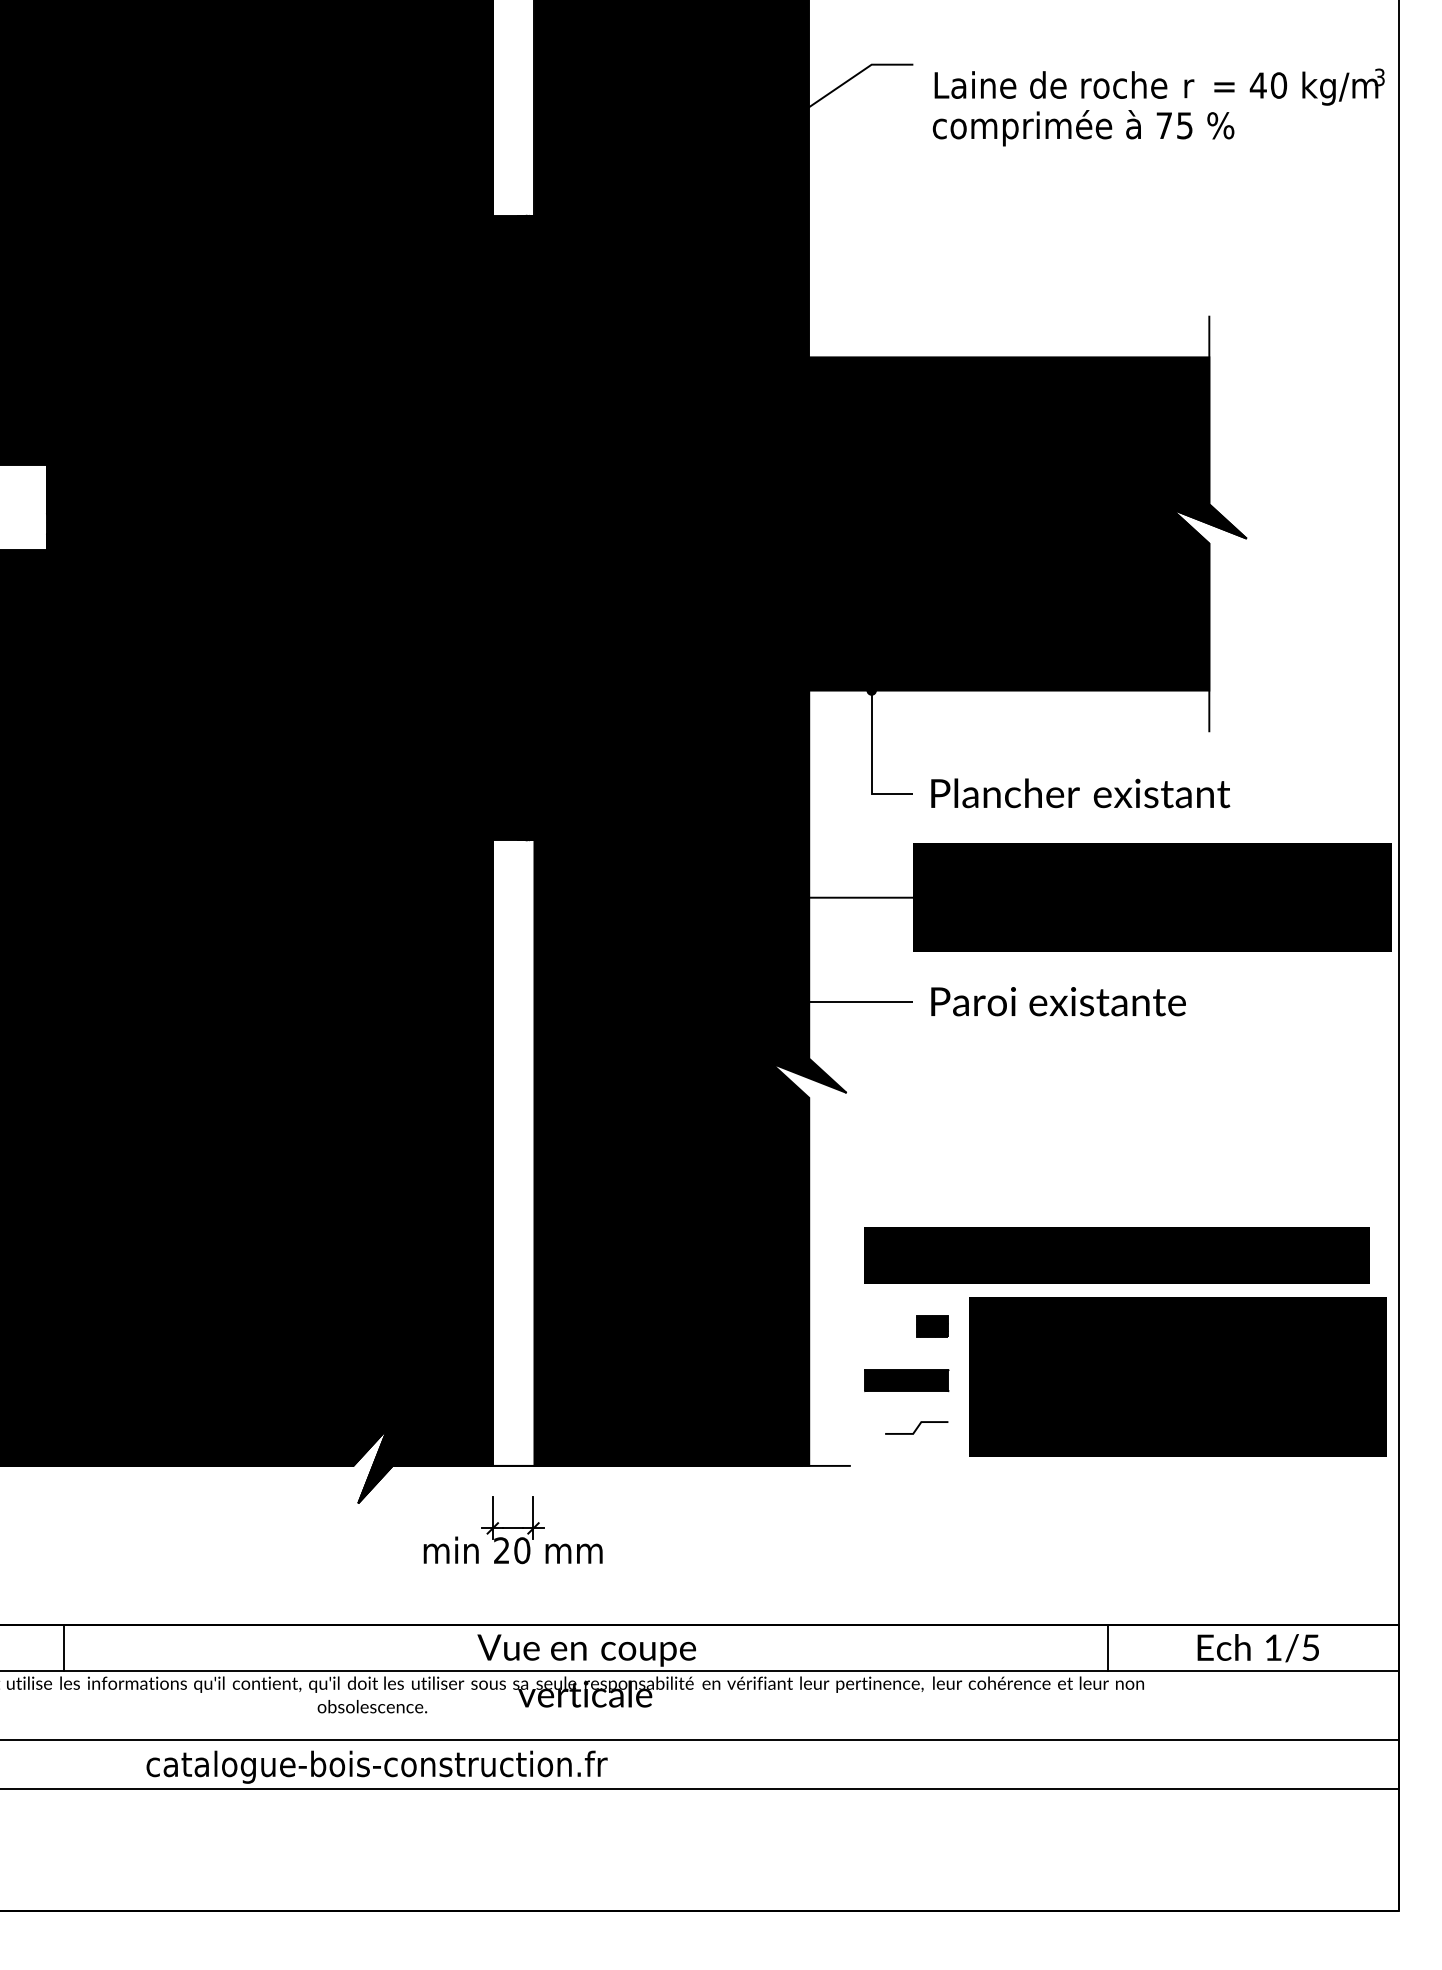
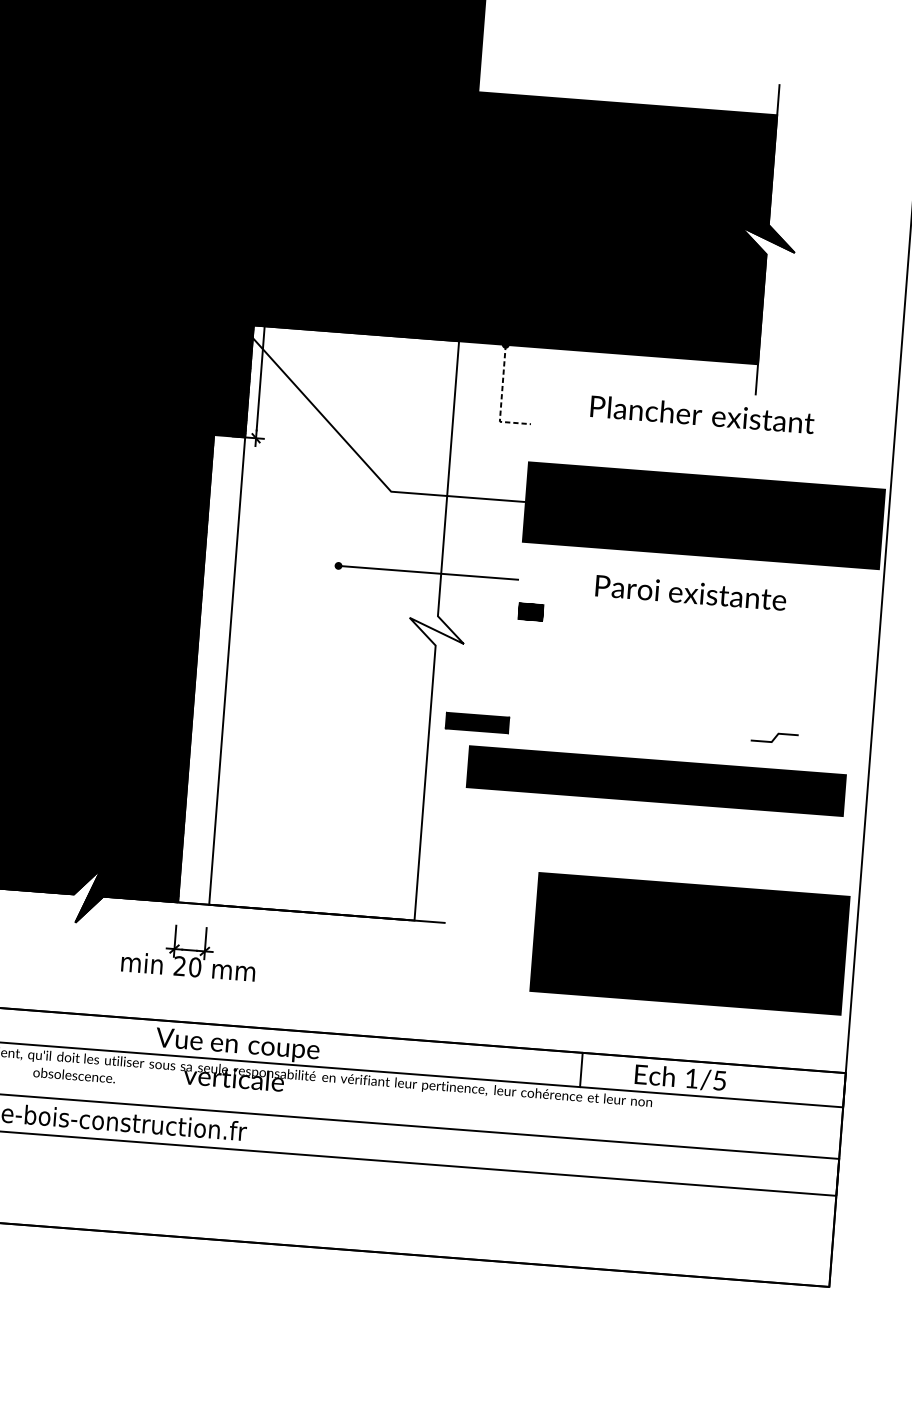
line: (871, 763) -> (501, 399), solid -> dashed
text: (1080, 793) -> (702, 414), moved
text: (1058, 1001) -> (690, 592), moved
fill: (690, 1077) -> (348, 623), removed
part: (932, 1326) -> (530, 612), moved
text: (1177, 1376) -> (689, 943), moved
part: (906, 1380) -> (477, 722), moved
line: (916, 1427) -> (774, 737), moved
line: (1107, 1647) -> (581, 1069), moved
text: (1257, 1648) -> (679, 1078), moved

